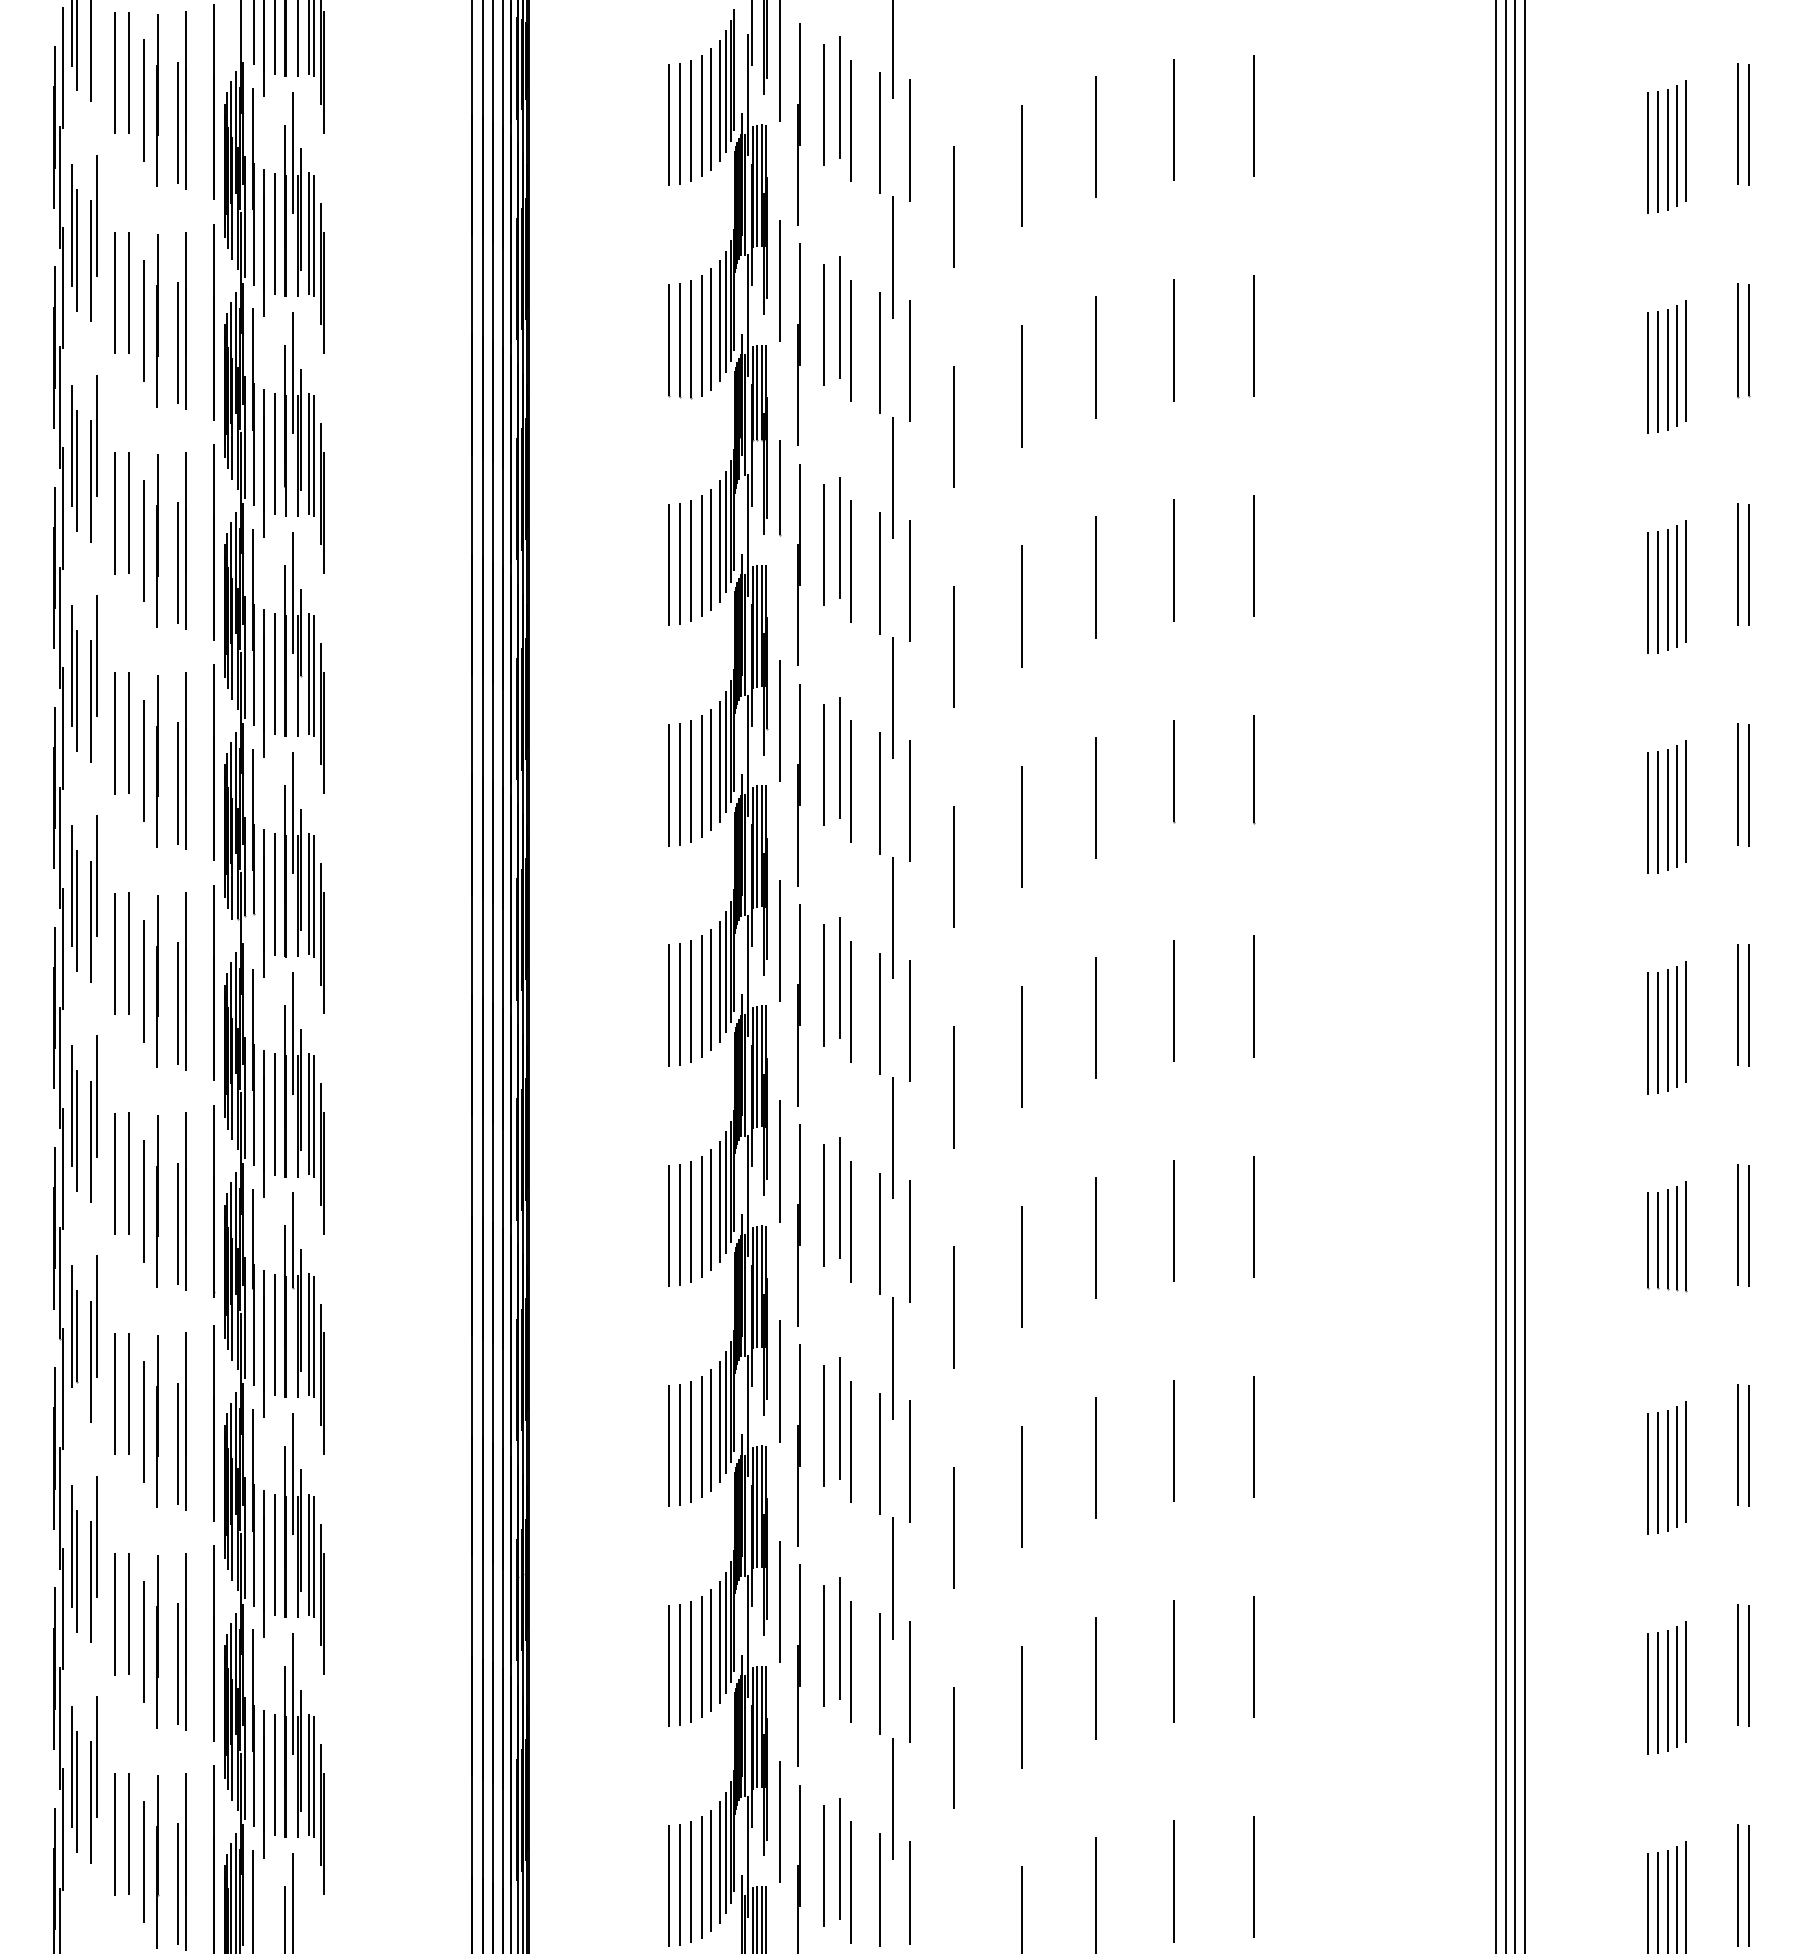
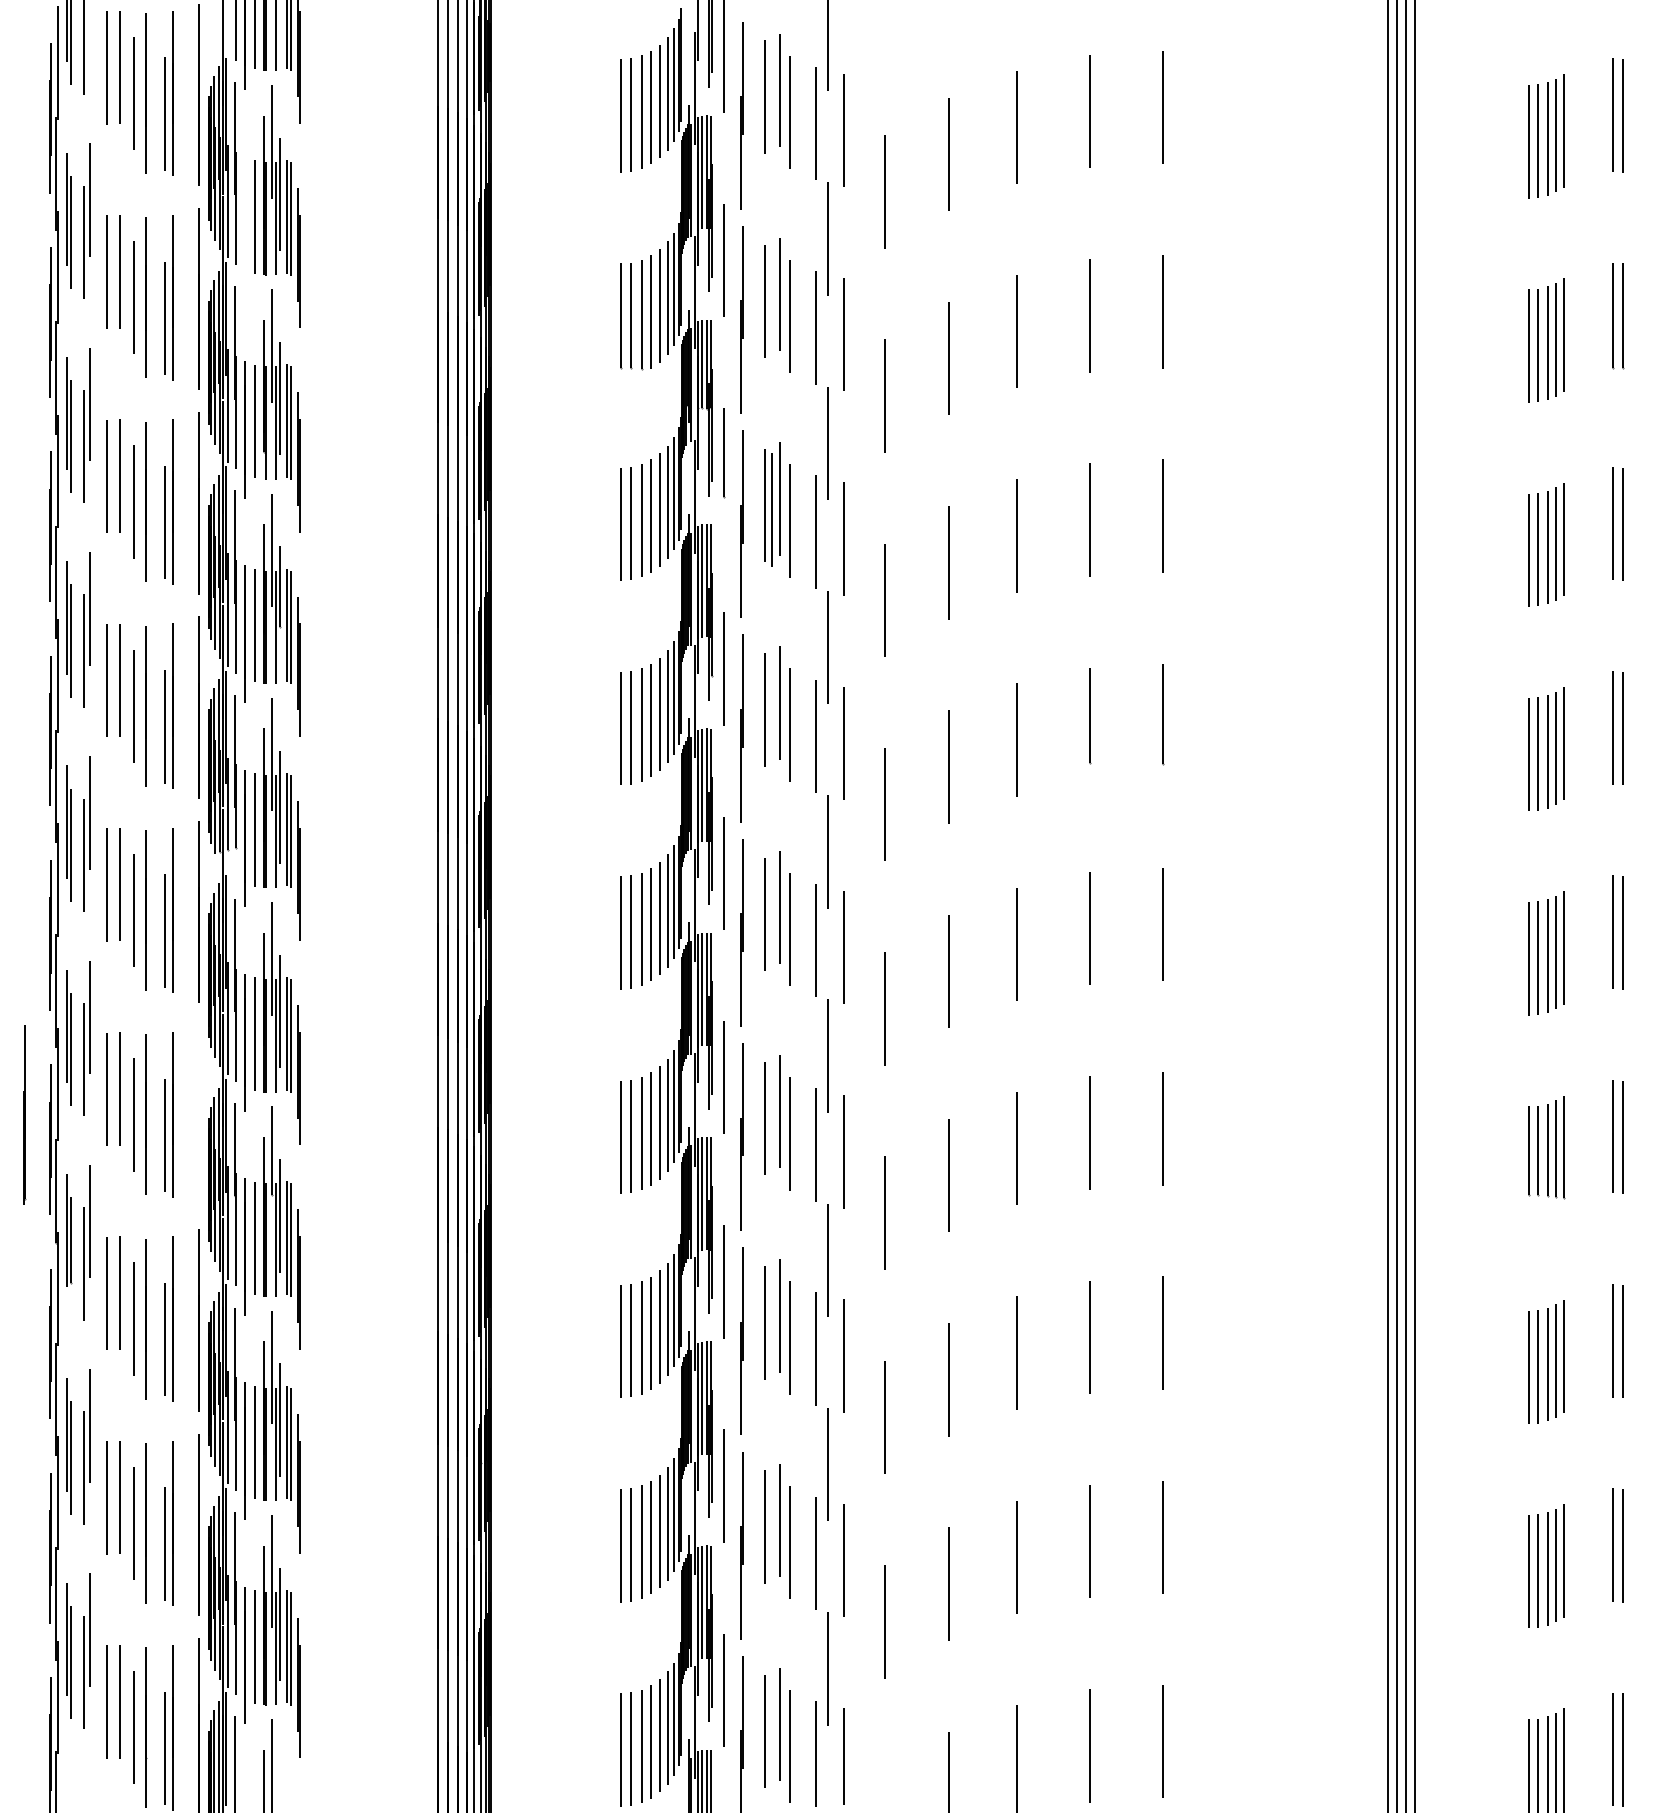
line: (263, 242) -> (244, 225), removed
line: (831, 549) -> (771, 509), added
line: (214, 1201) -> (24, 1114), moved

